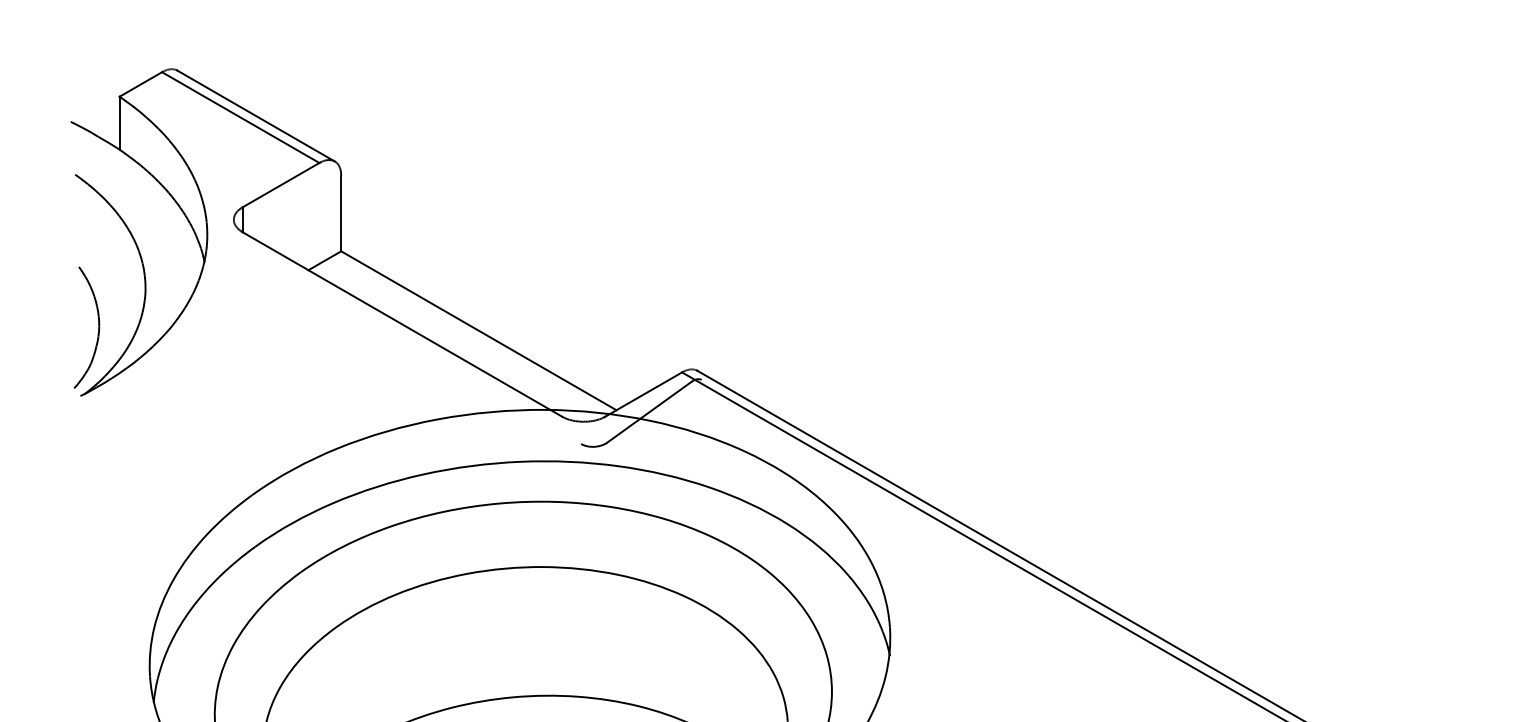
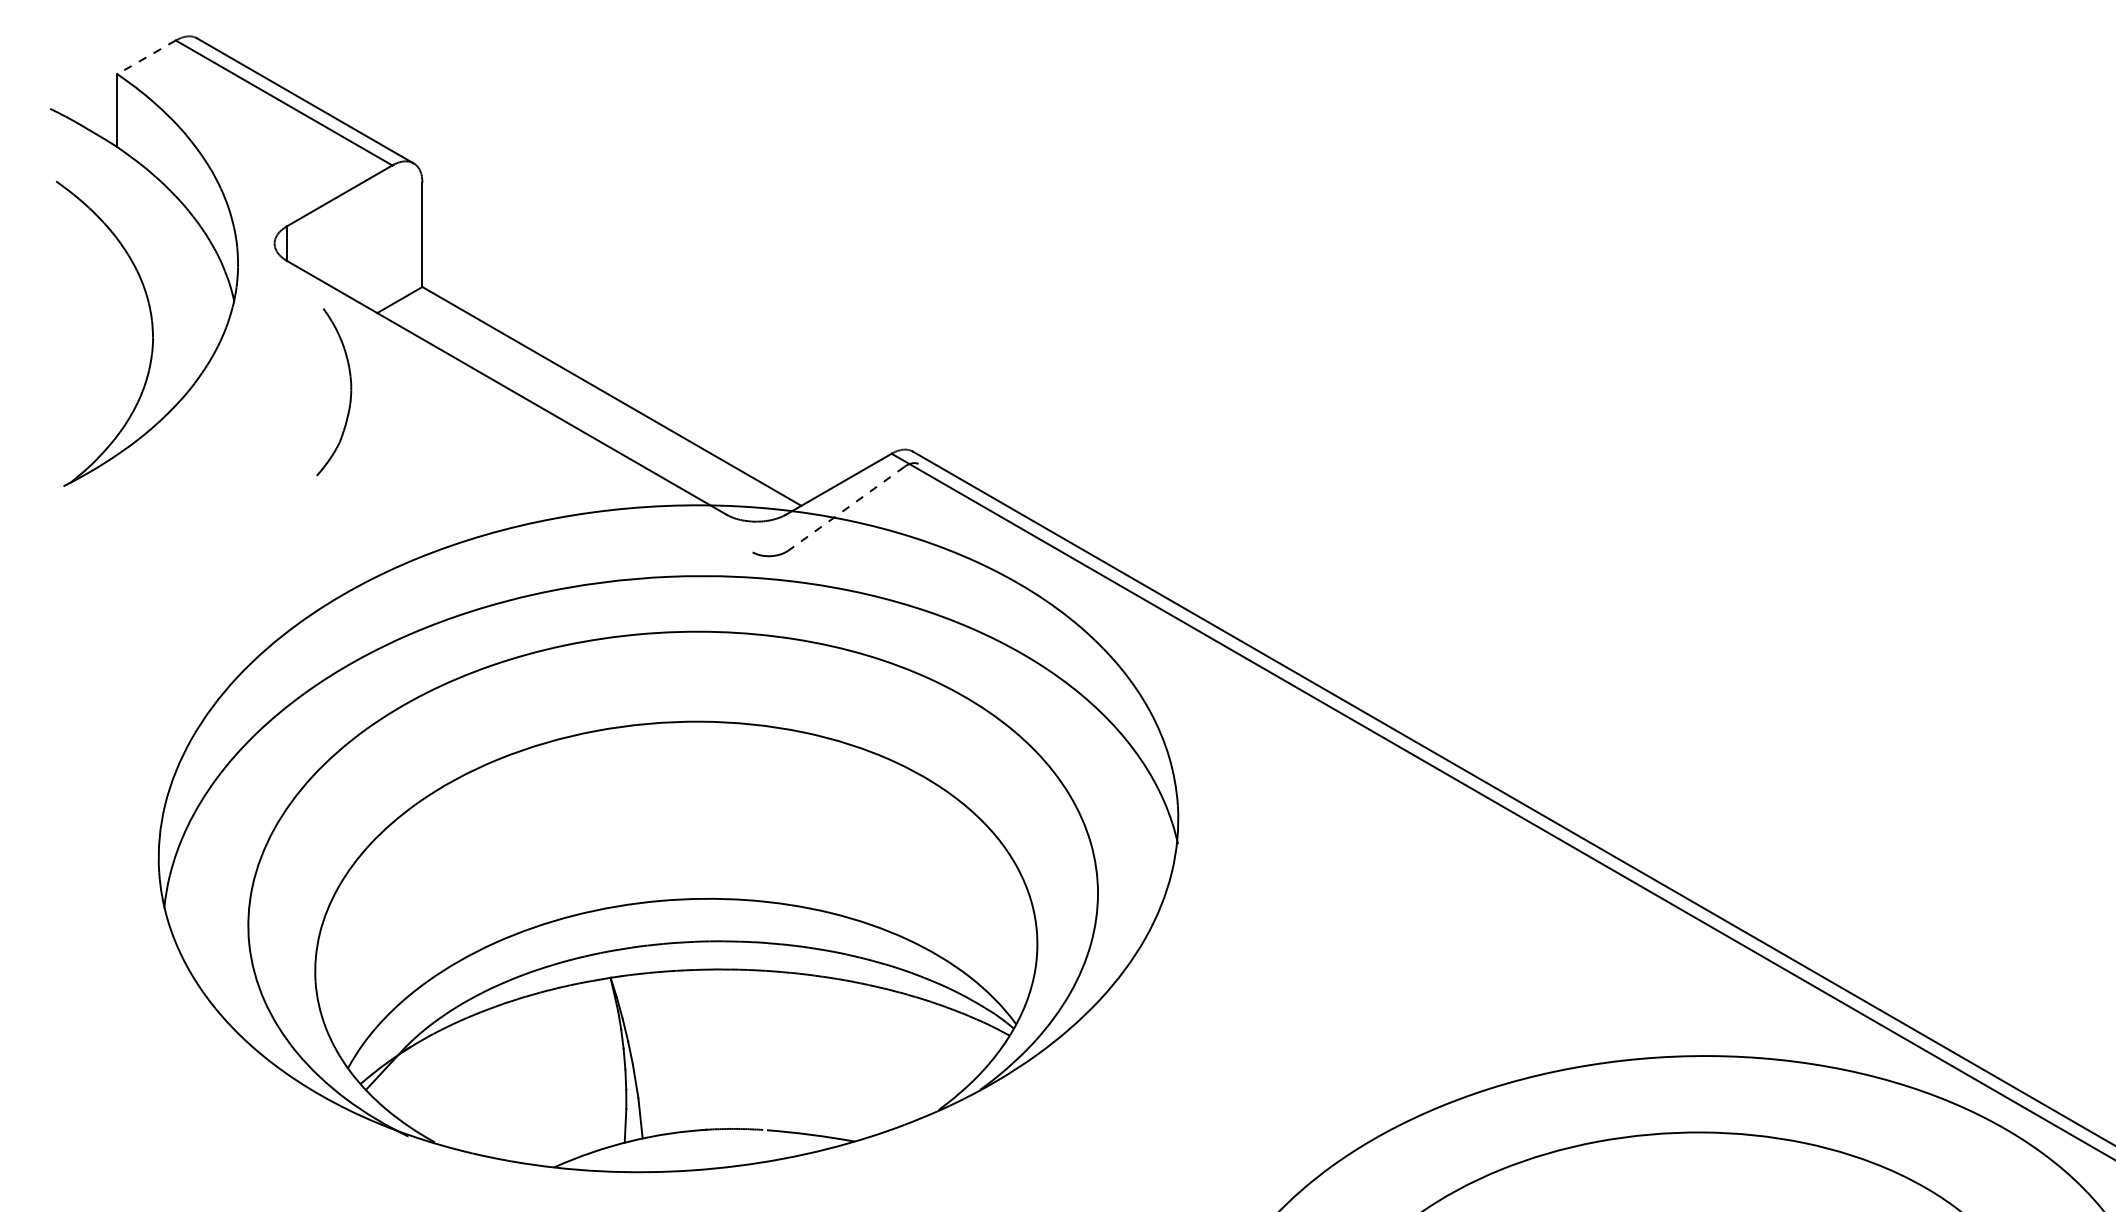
line: (140, 84) -> (146, 57), solid -> dashed
part: (98, 327) -> (350, 392), moved
line: (649, 412) -> (846, 508), solid -> dashed

